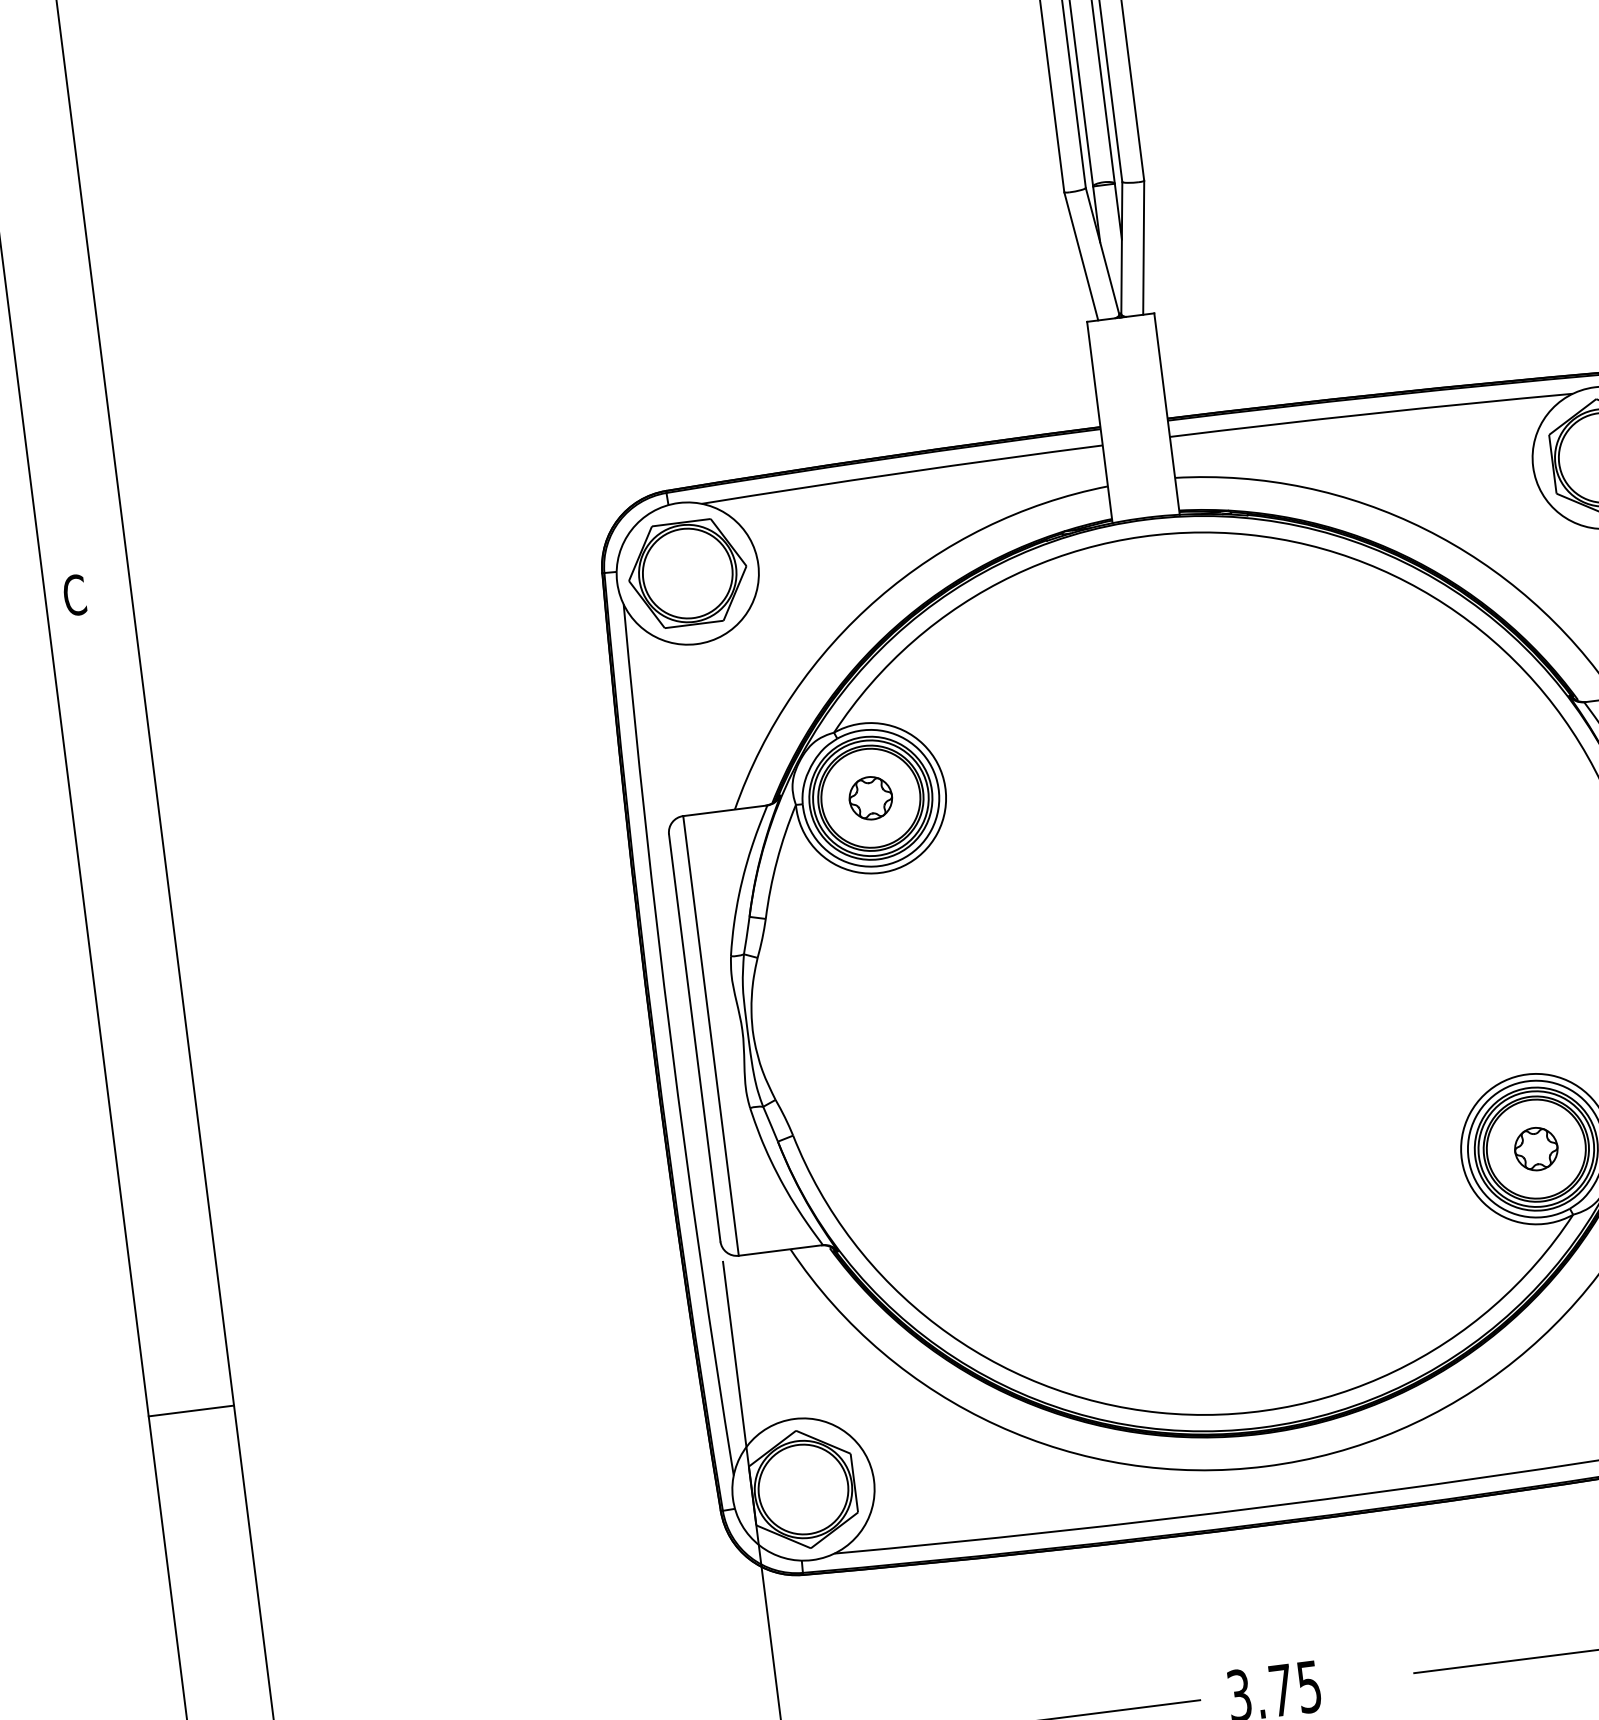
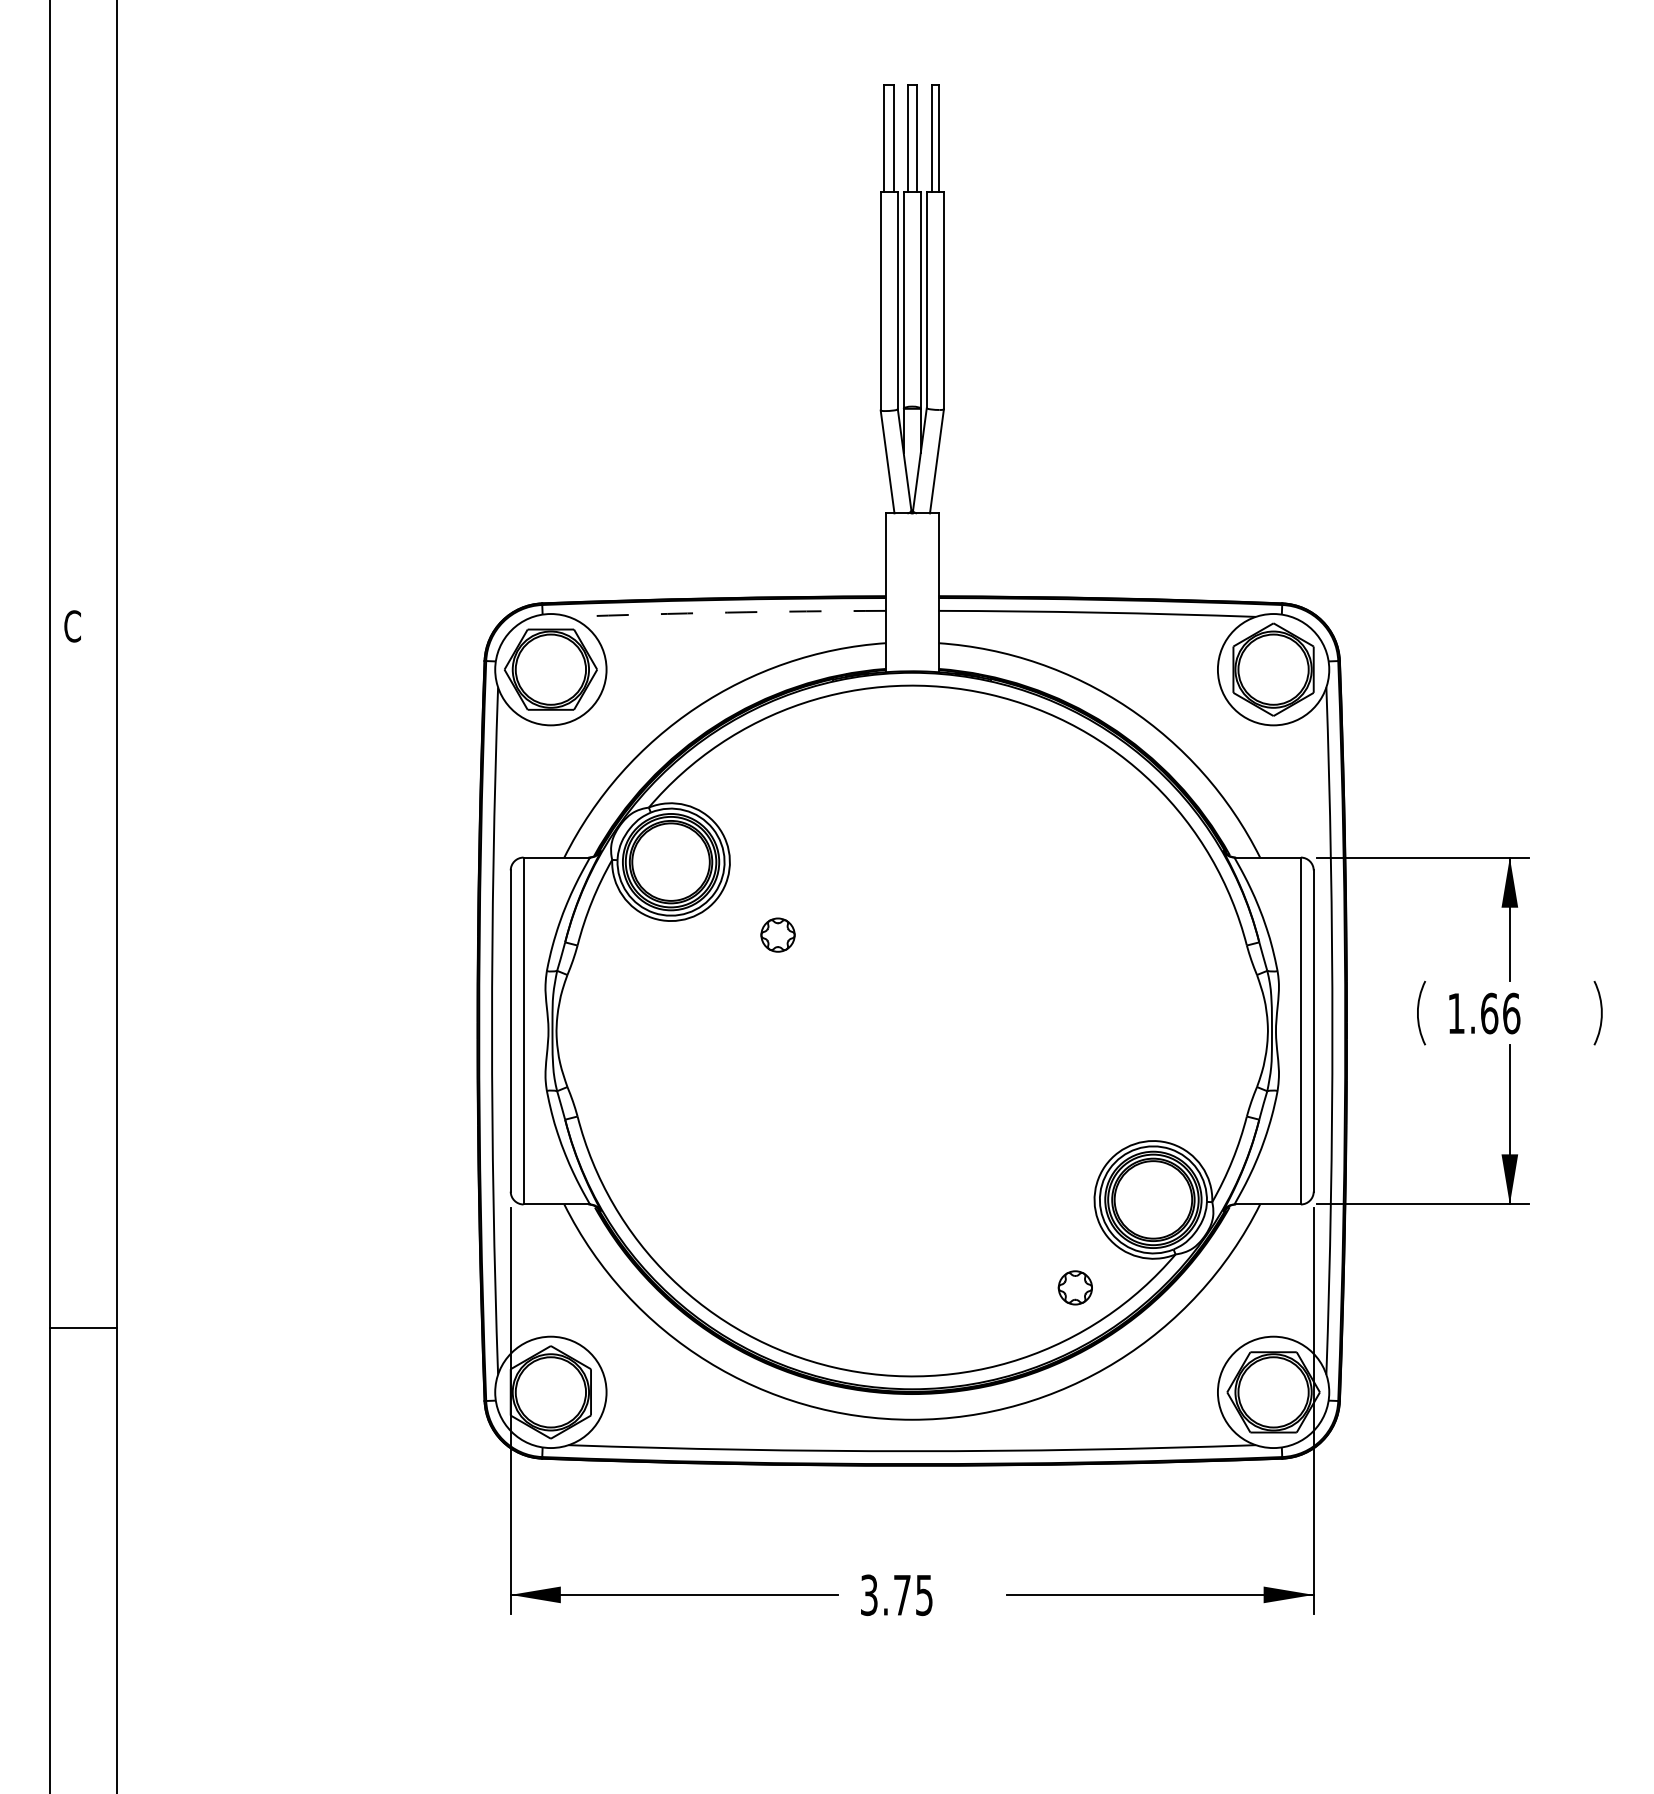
arc: (902, 472) -> (727, 612), solid -> dashed
part: (870, 797) -> (777, 934), moved
part: (1535, 1148) -> (1074, 1287), moved
line: (190, 1411) -> (82, 1328), moved

